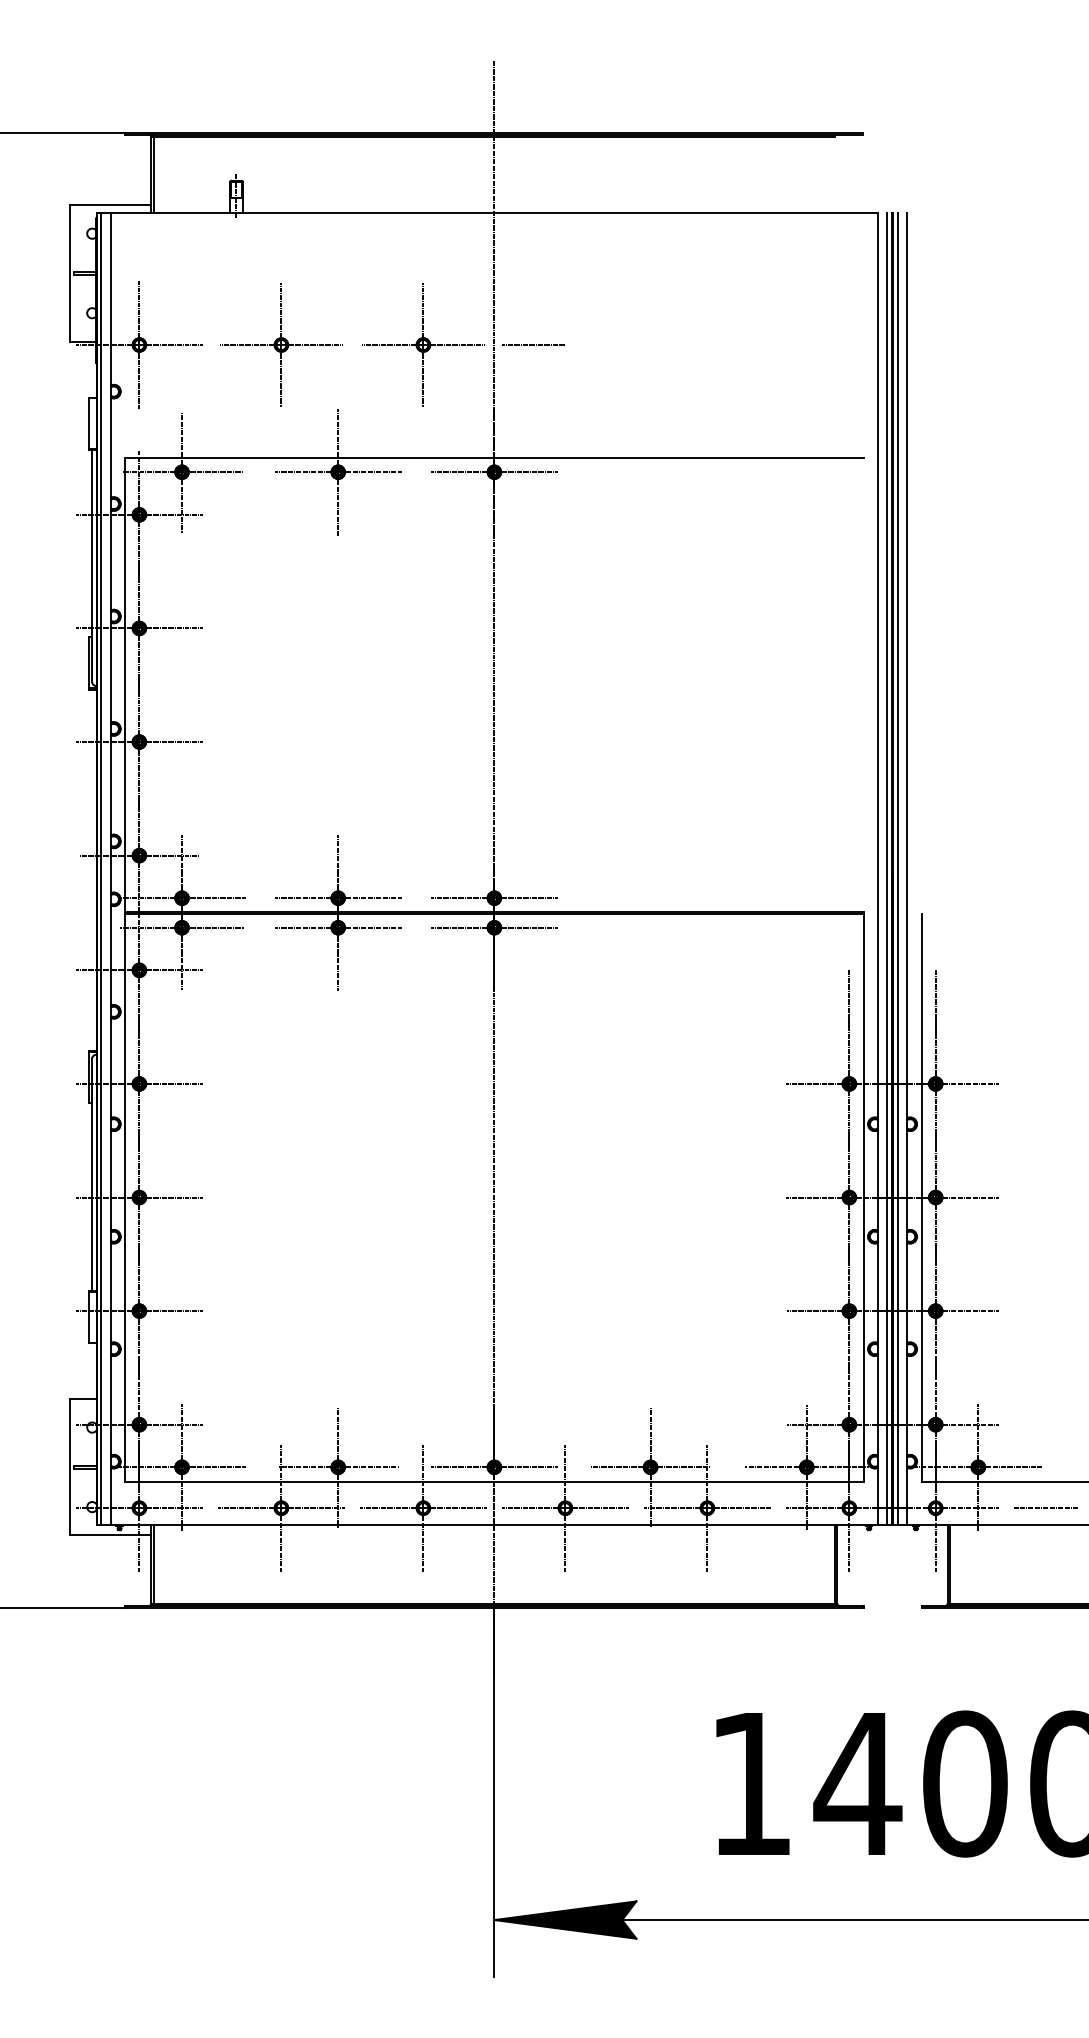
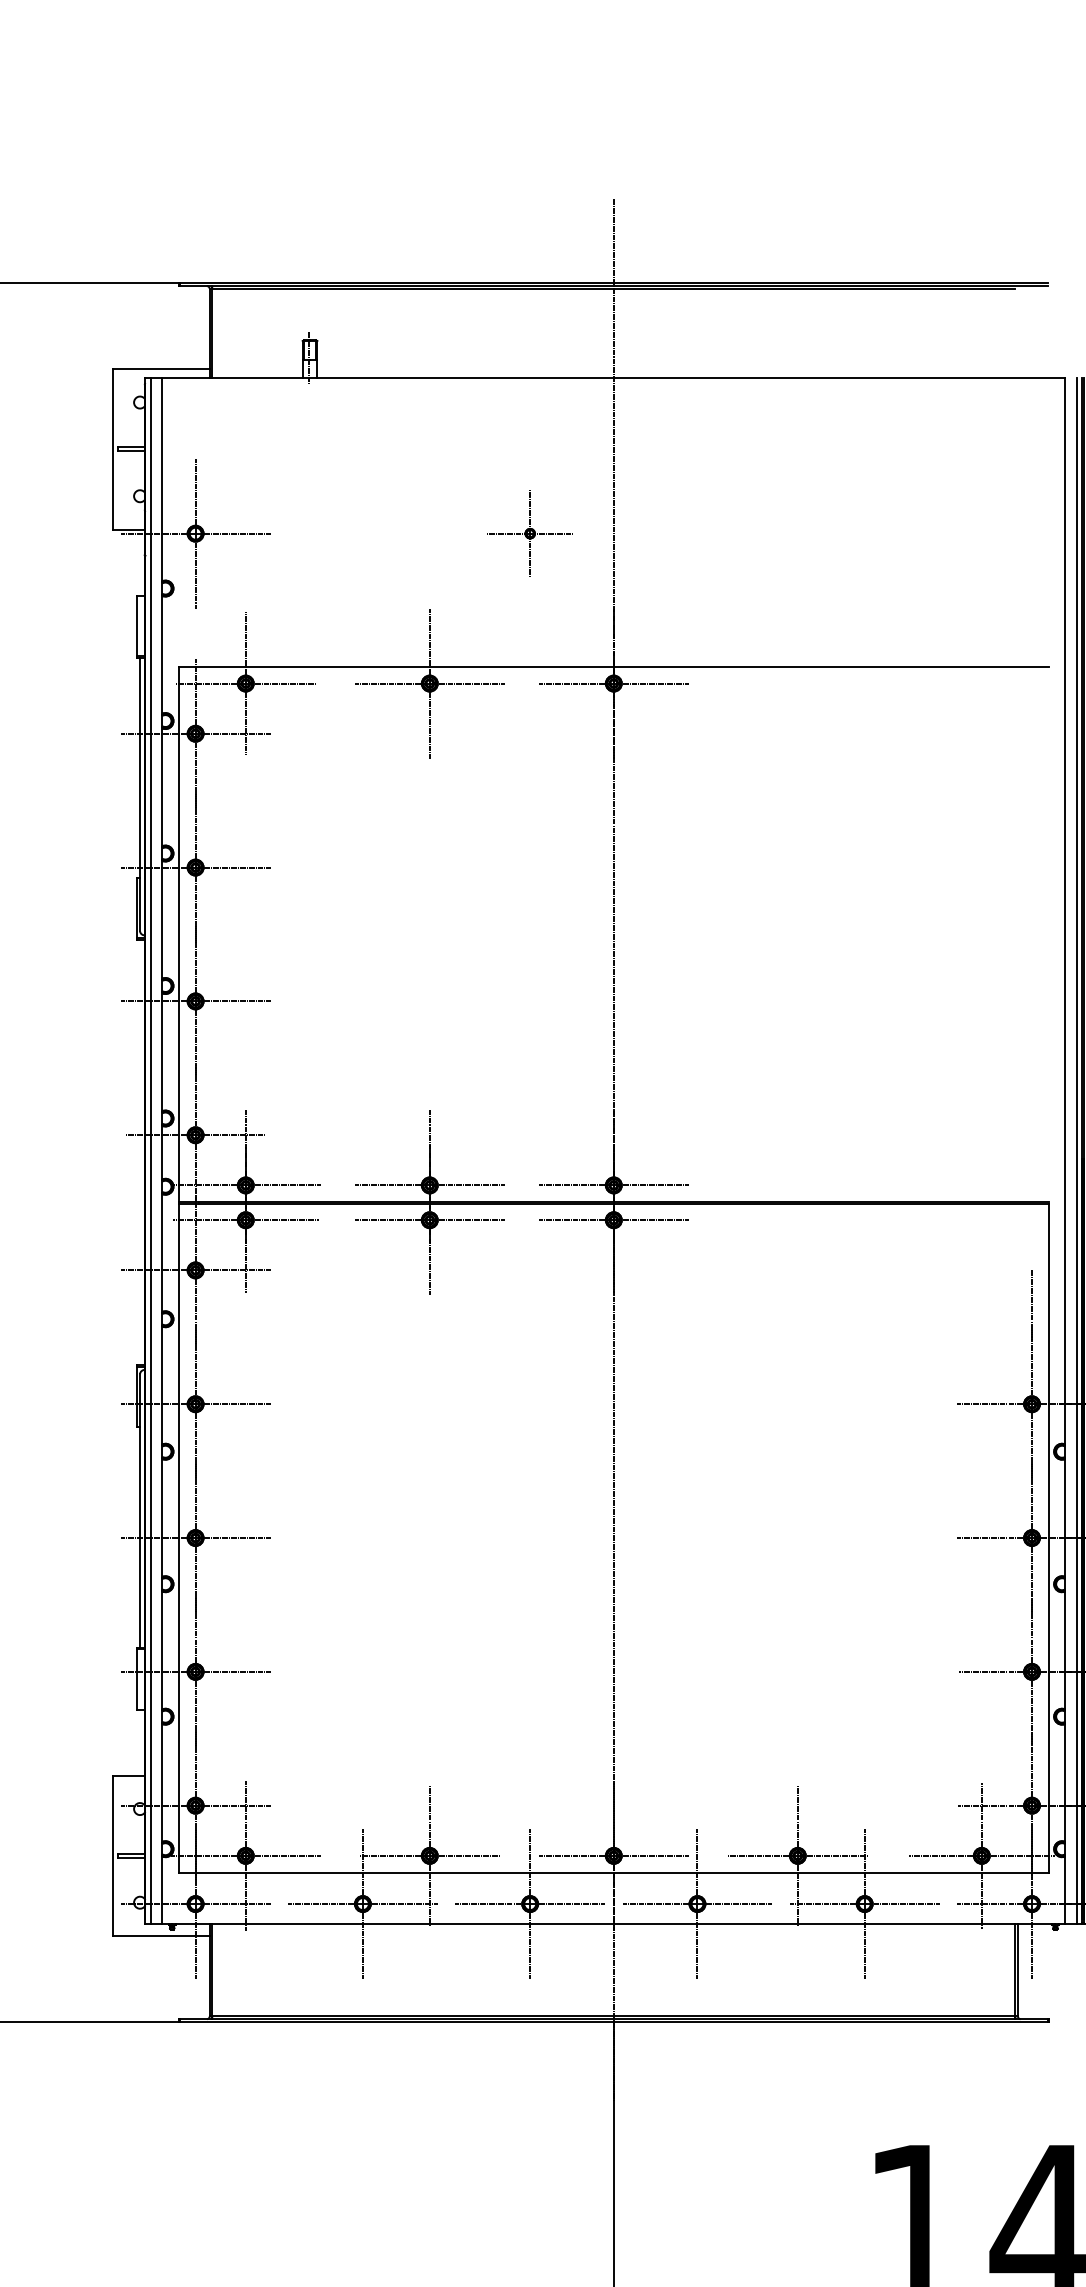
part: (281, 344) -> (362, 533), removed
part: (423, 344) -> (530, 533), size x0.6
line: (533, 345) -> (659, 534), removed

